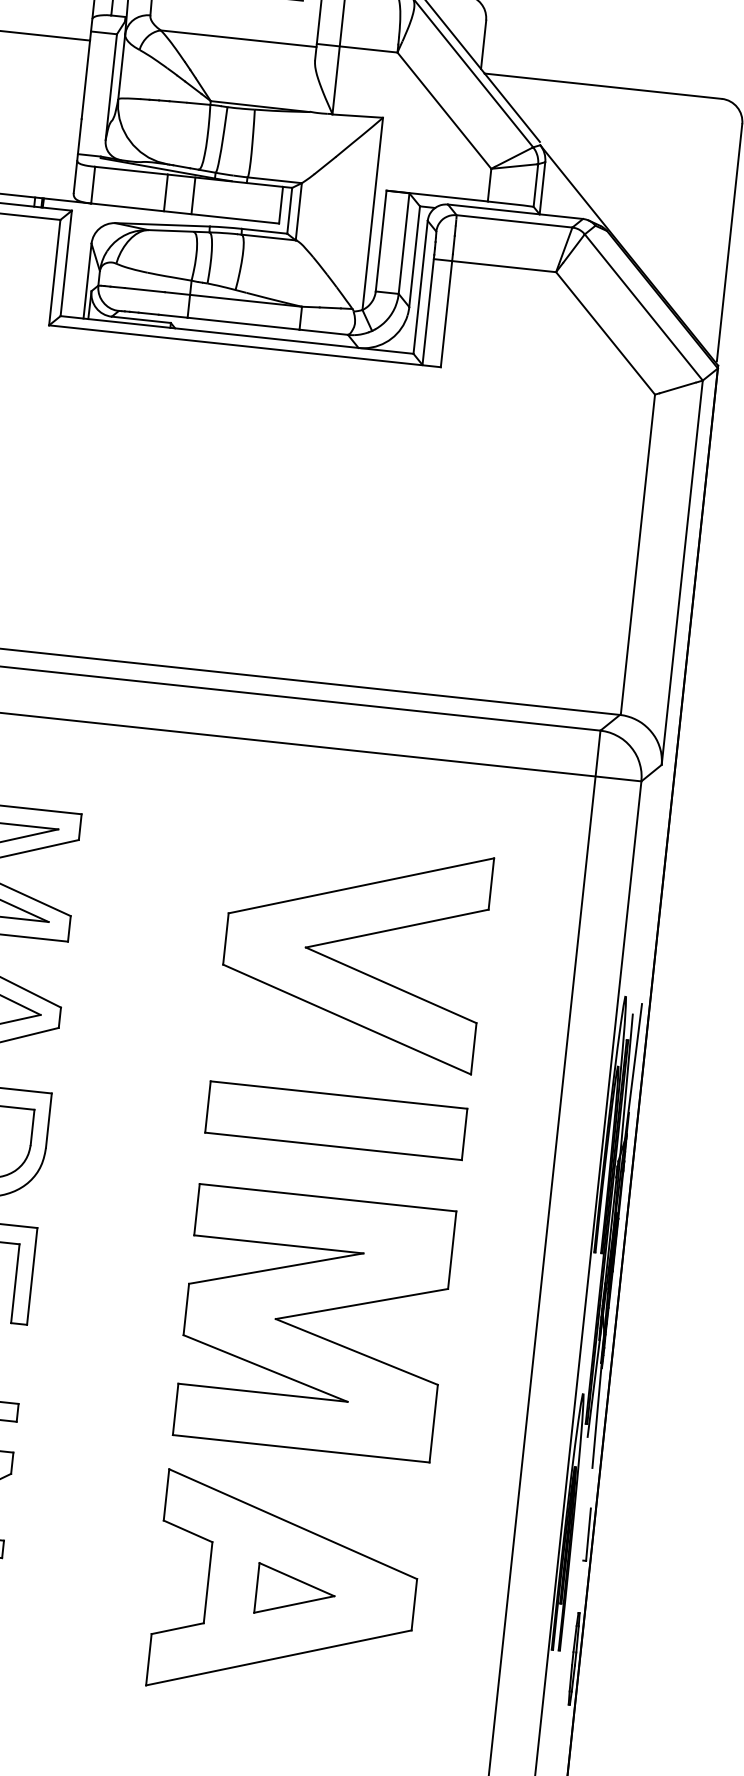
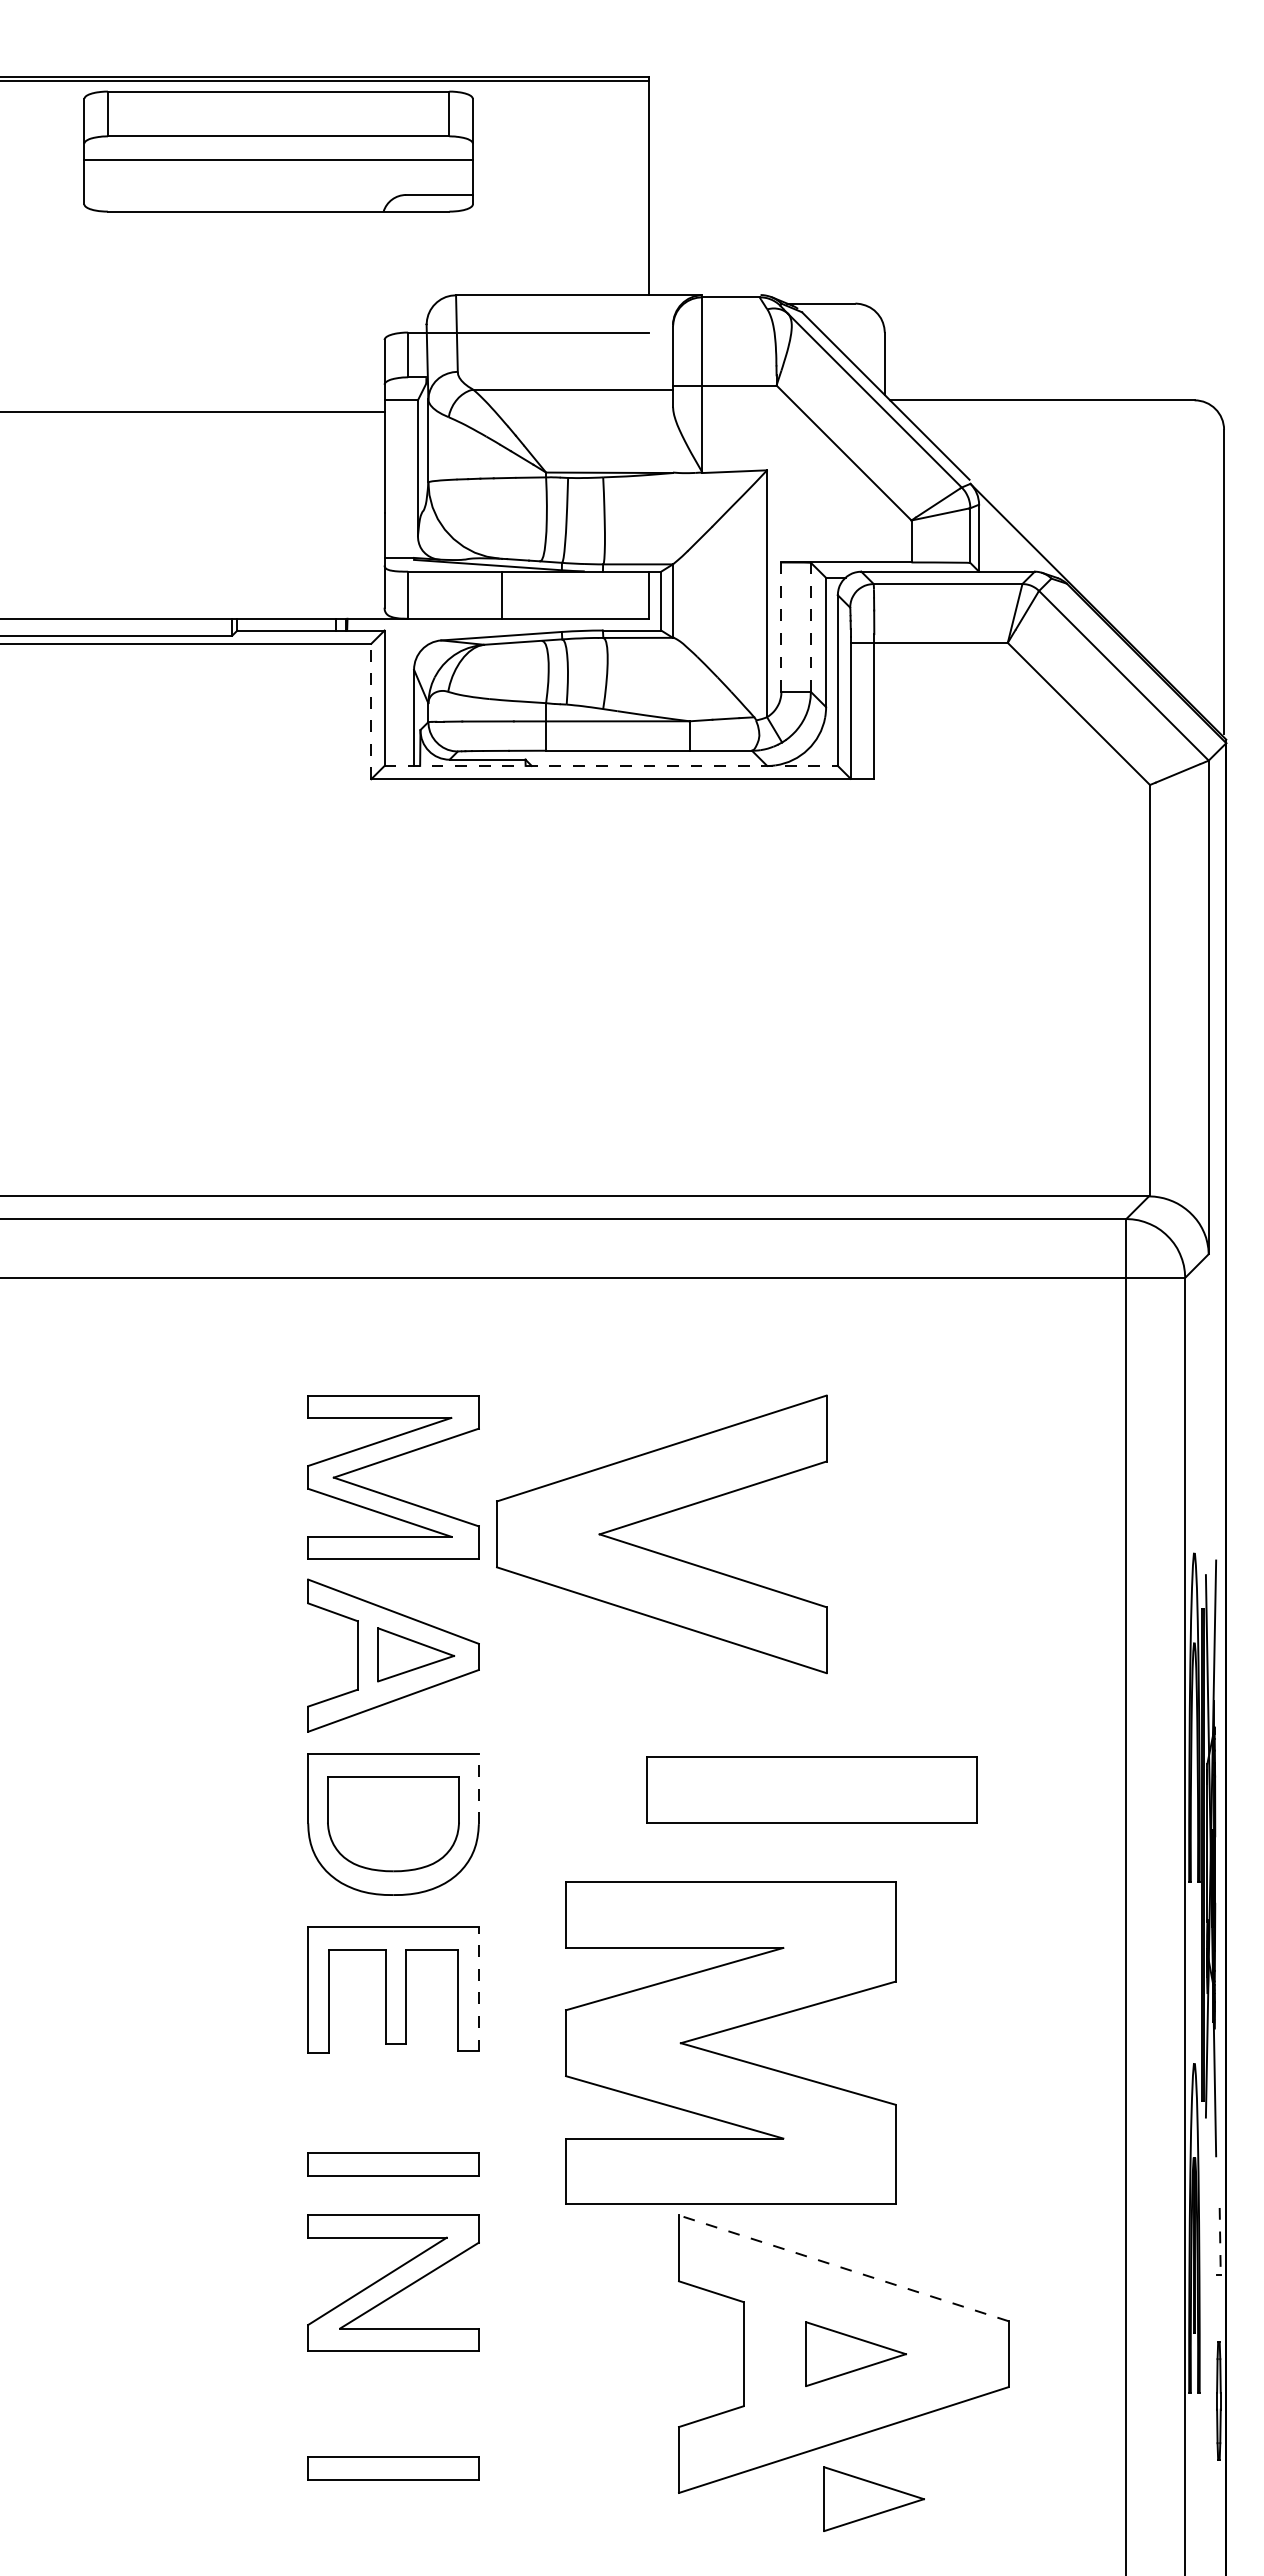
line: (193, 195) -> (536, 594), removed
line: (381, 241) -> (781, 627), solid -> dashed
line: (403, 243) -> (810, 627), solid -> dashed
line: (54, 272) -> (371, 711), solid -> dashed
line: (237, 334) -> (611, 765), solid -> dashed
part: (351, 939) -> (656, 1517), moved
line: (48, 1120) -> (478, 1789), solid -> dashed
part: (336, 1120) -> (811, 1789), moved
line: (32, 1275) -> (478, 1988), solid -> dashed
part: (312, 1313) -> (726, 2031), moved
line: (292, 1524) -> (843, 2268), solid -> dashed
line: (588, 1534) -> (1220, 2241), solid -> dashed
part: (297, 1705) -> (873, 2498), added

